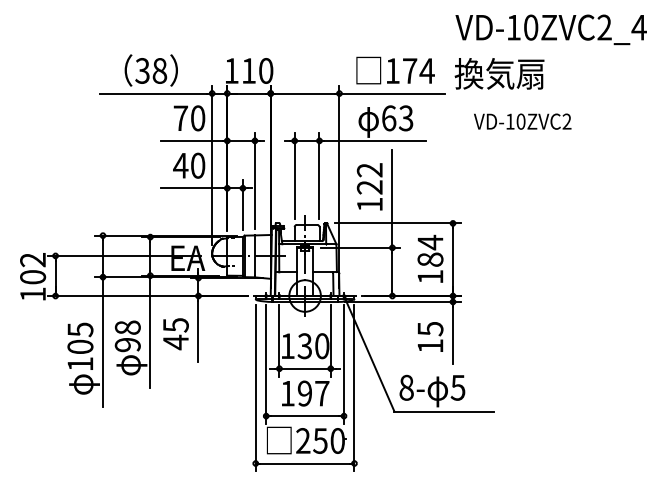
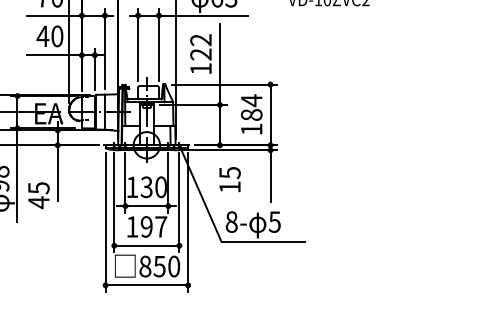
text: (175, 334) -> (38, 195), moved
text: (430, 336) -> (229, 179), moved
text: (303, 440) -> (145, 266), 250 -> 850

